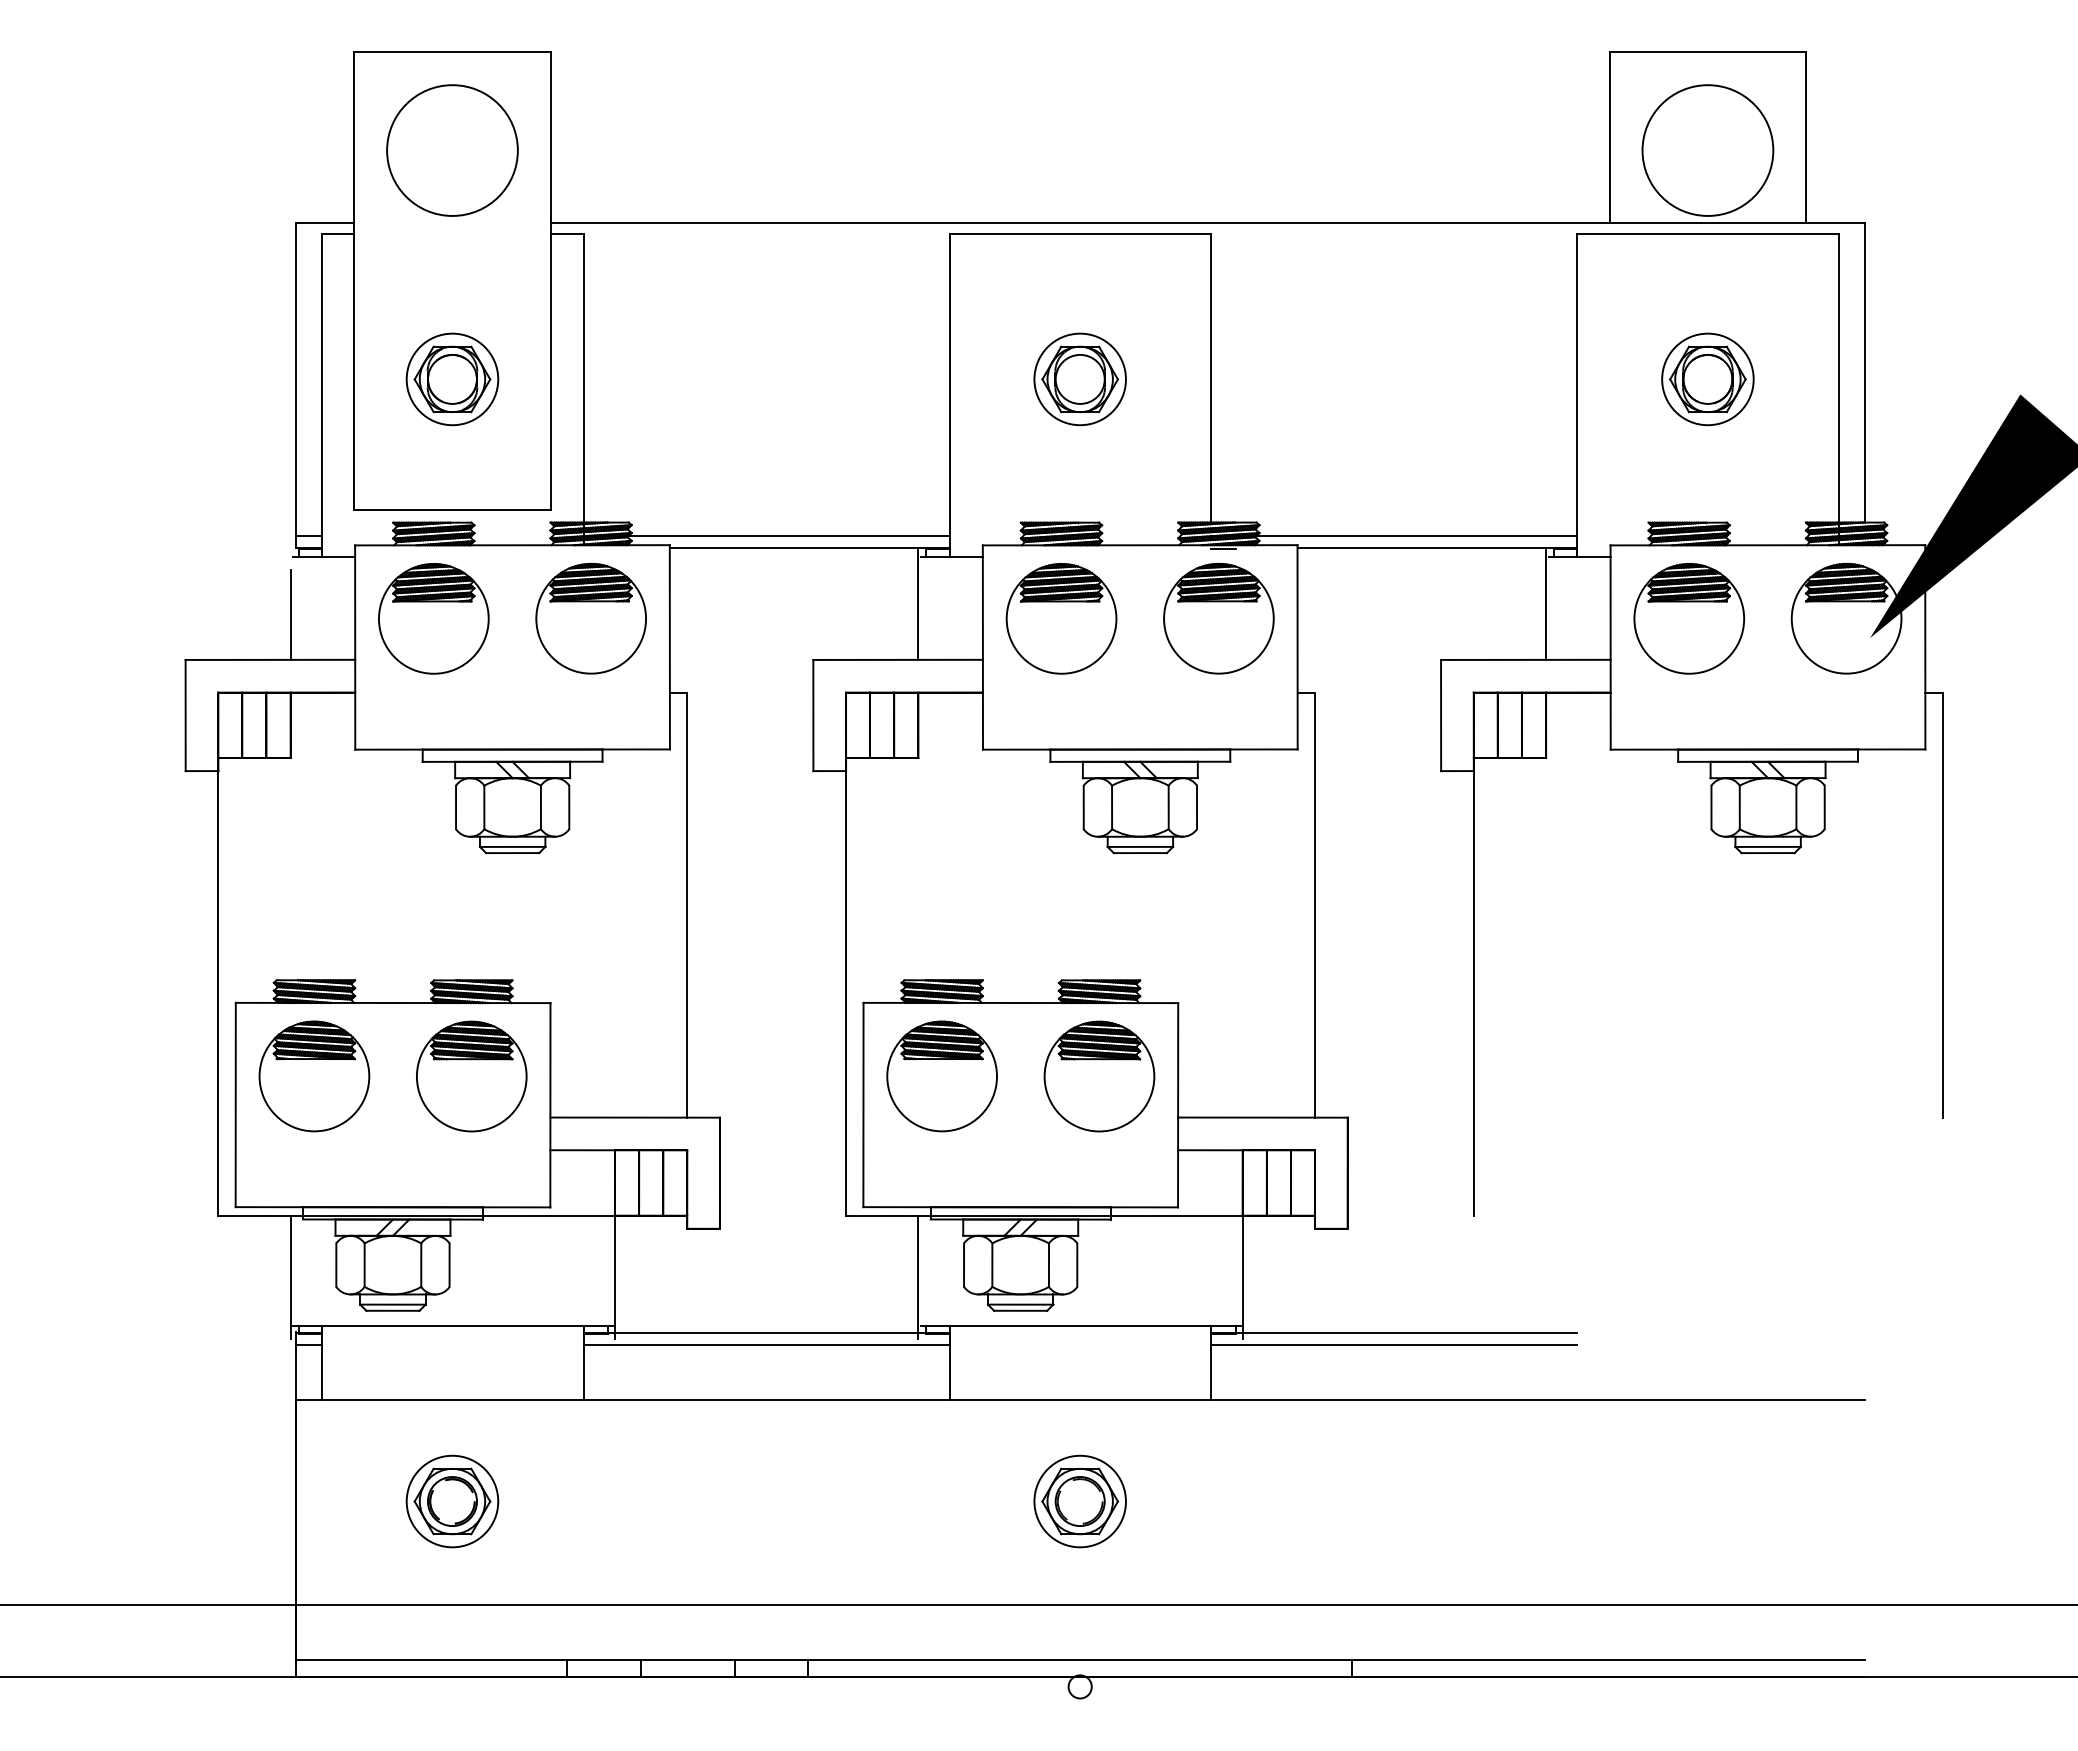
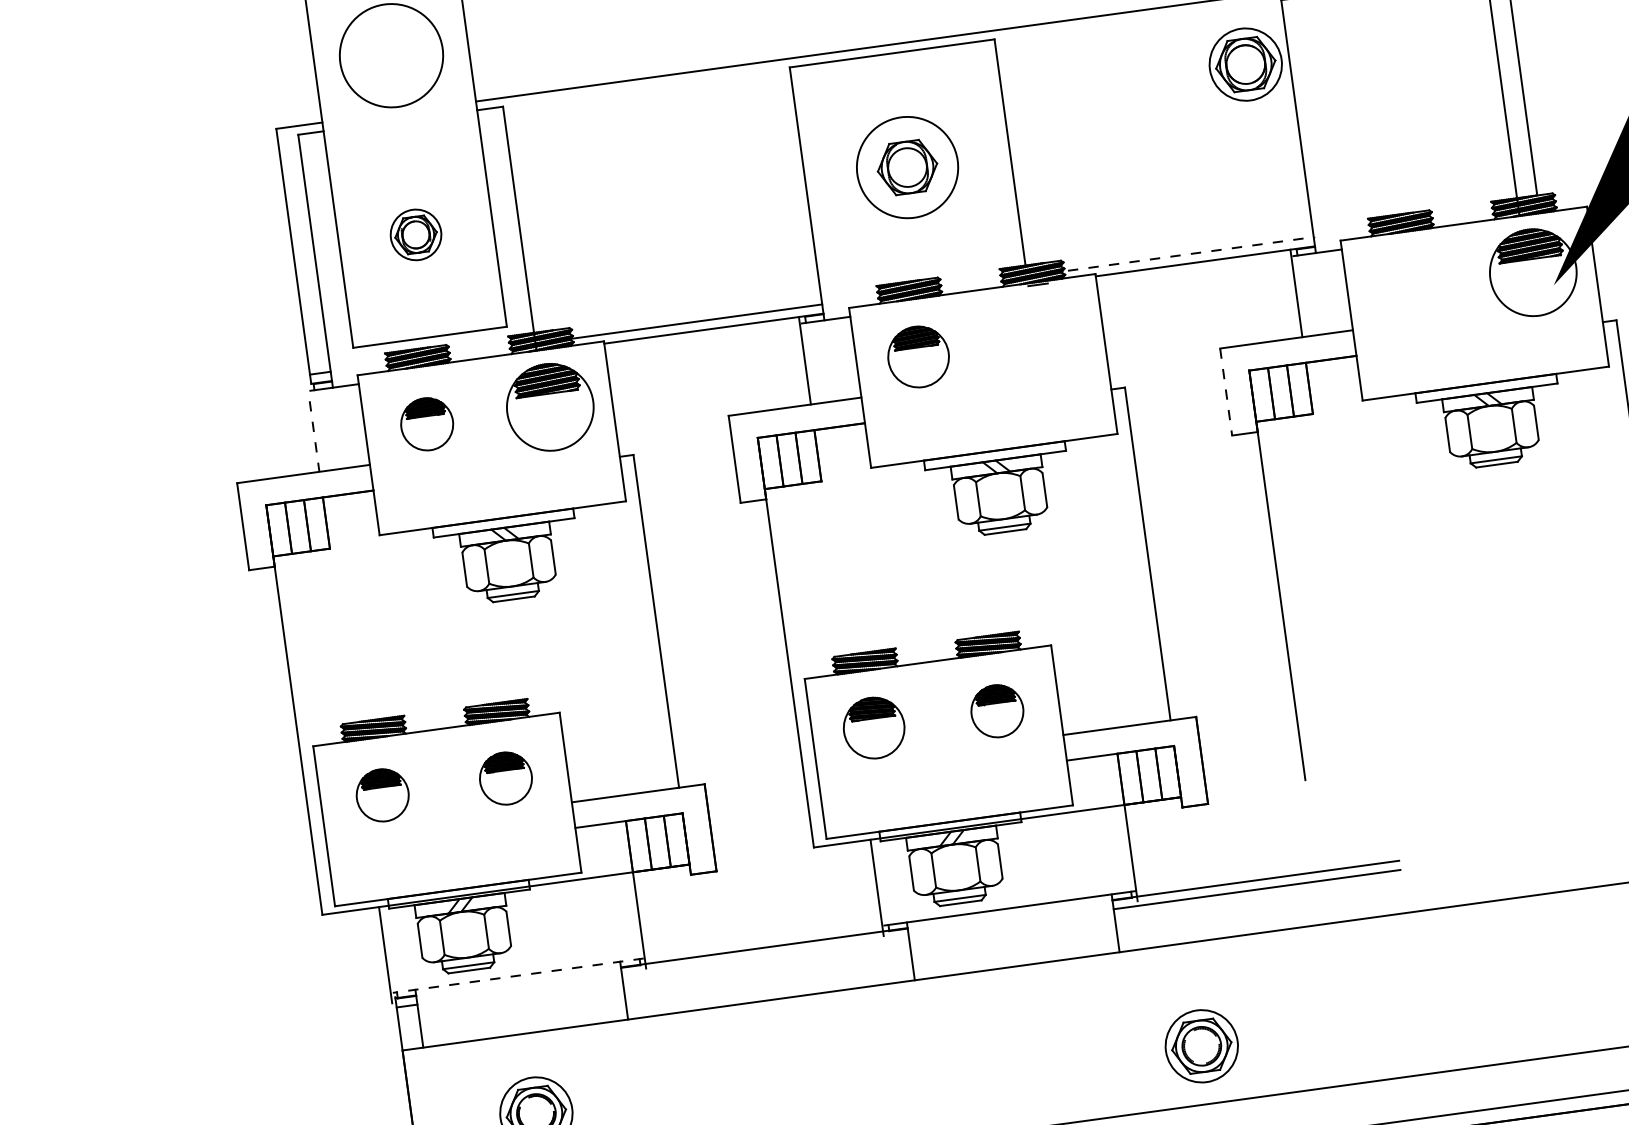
part: (452, 379) -> (416, 234), size x0.7
circle: (1079, 379) -> (907, 167), size x1.4
part: (1707, 379) -> (1245, 64), moved
line: (1394, 536) -> (1170, 256), solid -> dashed
line: (290, 615) -> (314, 437), solid -> dashed
part: (433, 618) -> (426, 424), size x0.6
part: (1061, 618) -> (918, 356), size x0.7
part: (1218, 618) -> (1041, 339), removed
part: (1688, 618) -> (1409, 289), removed
line: (1441, 715) -> (1226, 391), solid -> dashed
part: (314, 1076) -> (382, 795), size x0.6
part: (471, 1076) -> (505, 778), size x0.6
part: (941, 1076) -> (873, 728), size x0.7
part: (1099, 1076) -> (997, 711), size x0.6
line: (452, 1325) -> (517, 975), solid -> dashed
line: (766, 1344) -> (765, 956), removed
part: (1079, 1501) -> (1201, 1046), moved

